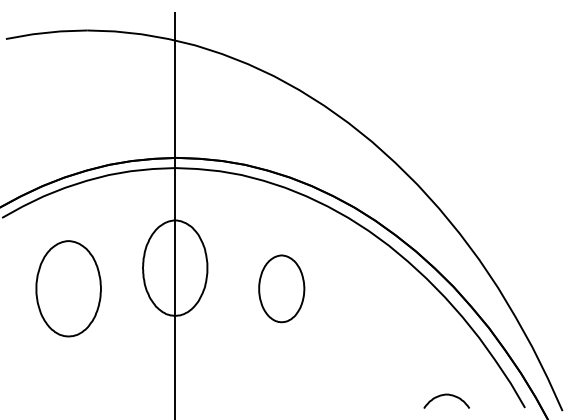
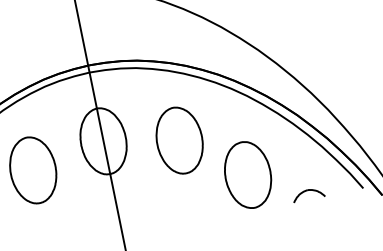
part: (281, 288) -> (179, 140), size x1.43
part: (367, 355) -> (247, 174), added

